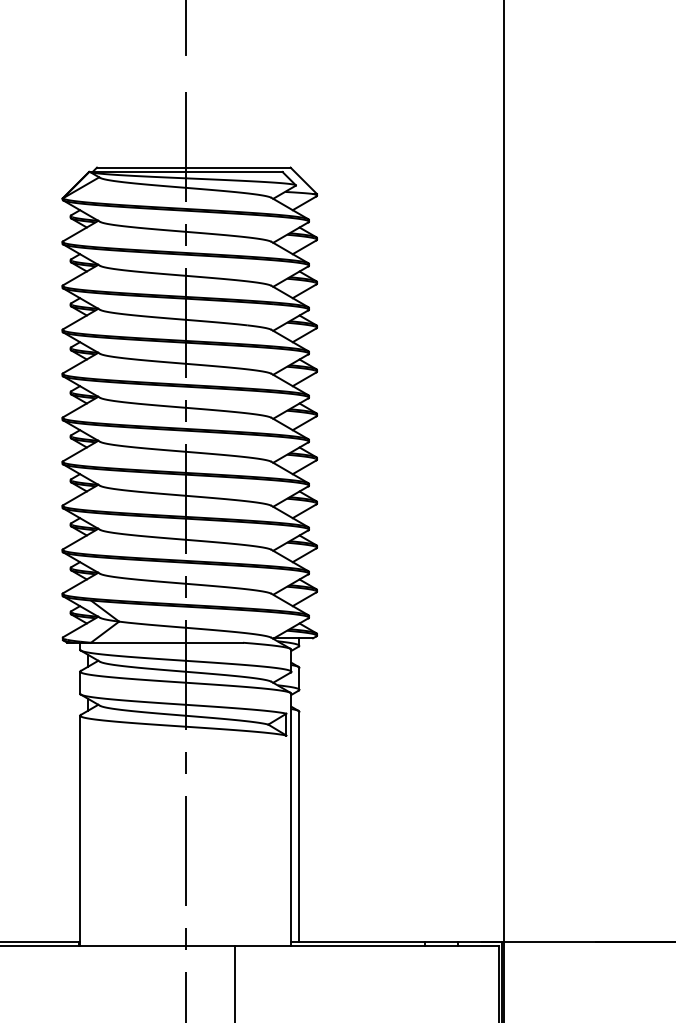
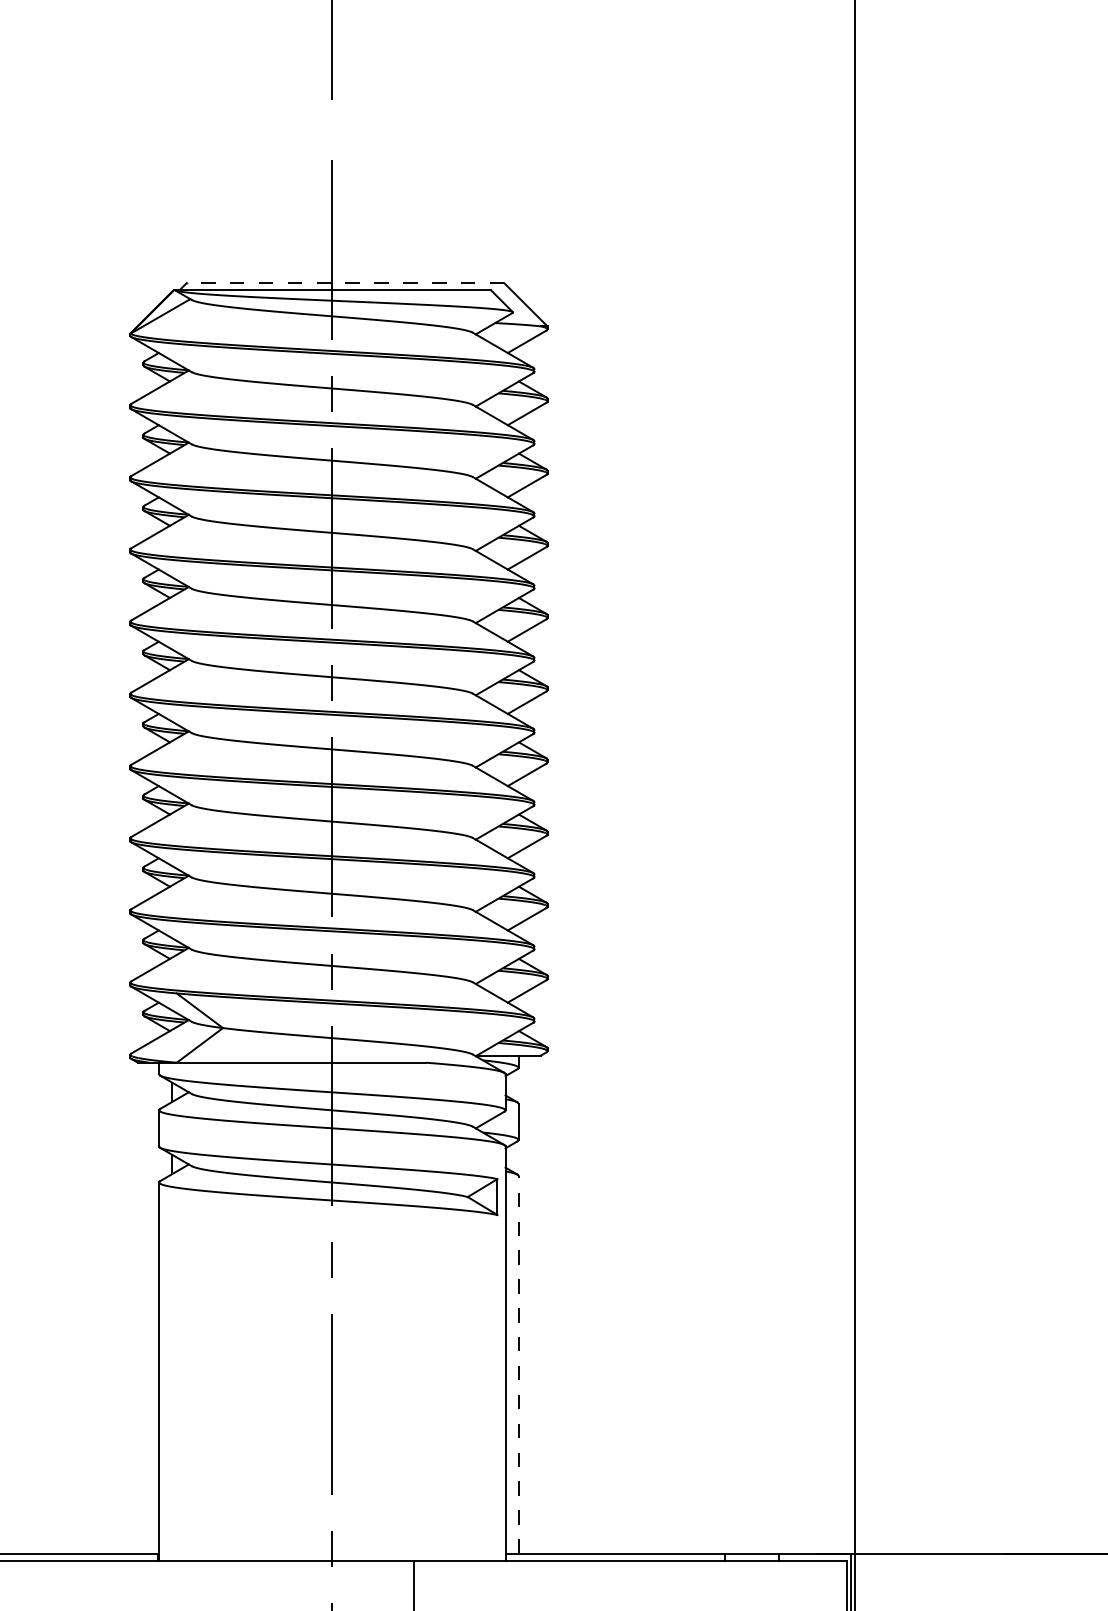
line: (193, 167) -> (344, 282), solid -> dashed
line: (299, 826) -> (518, 1364), solid -> dashed

